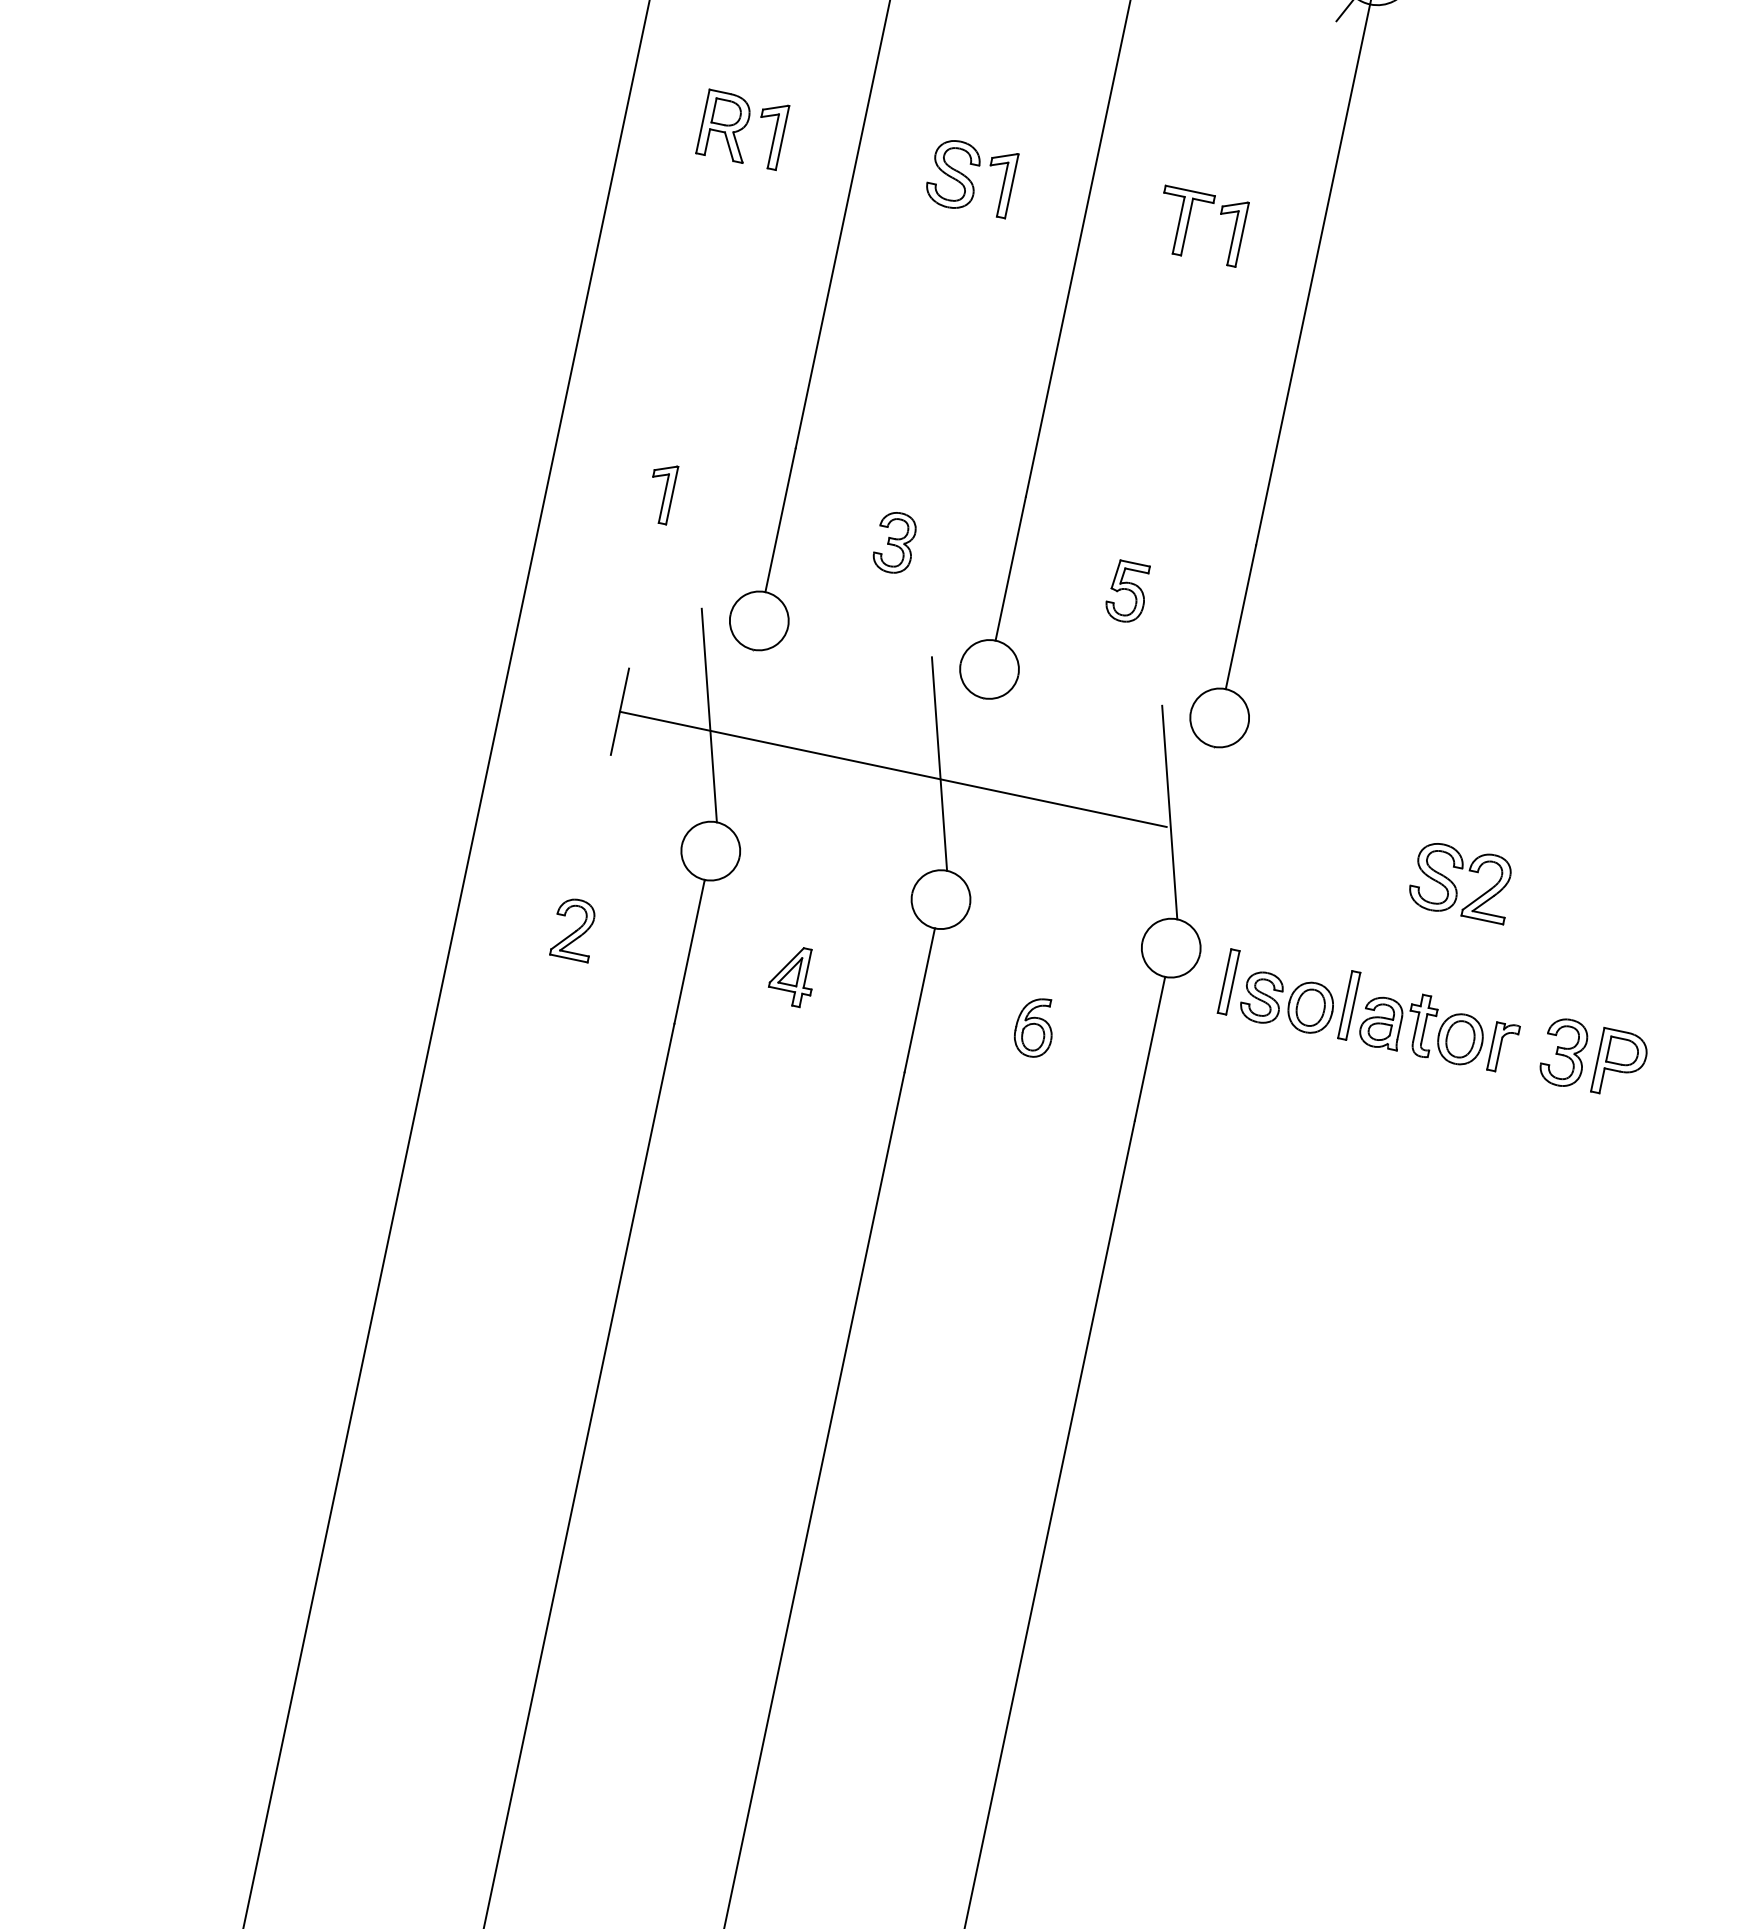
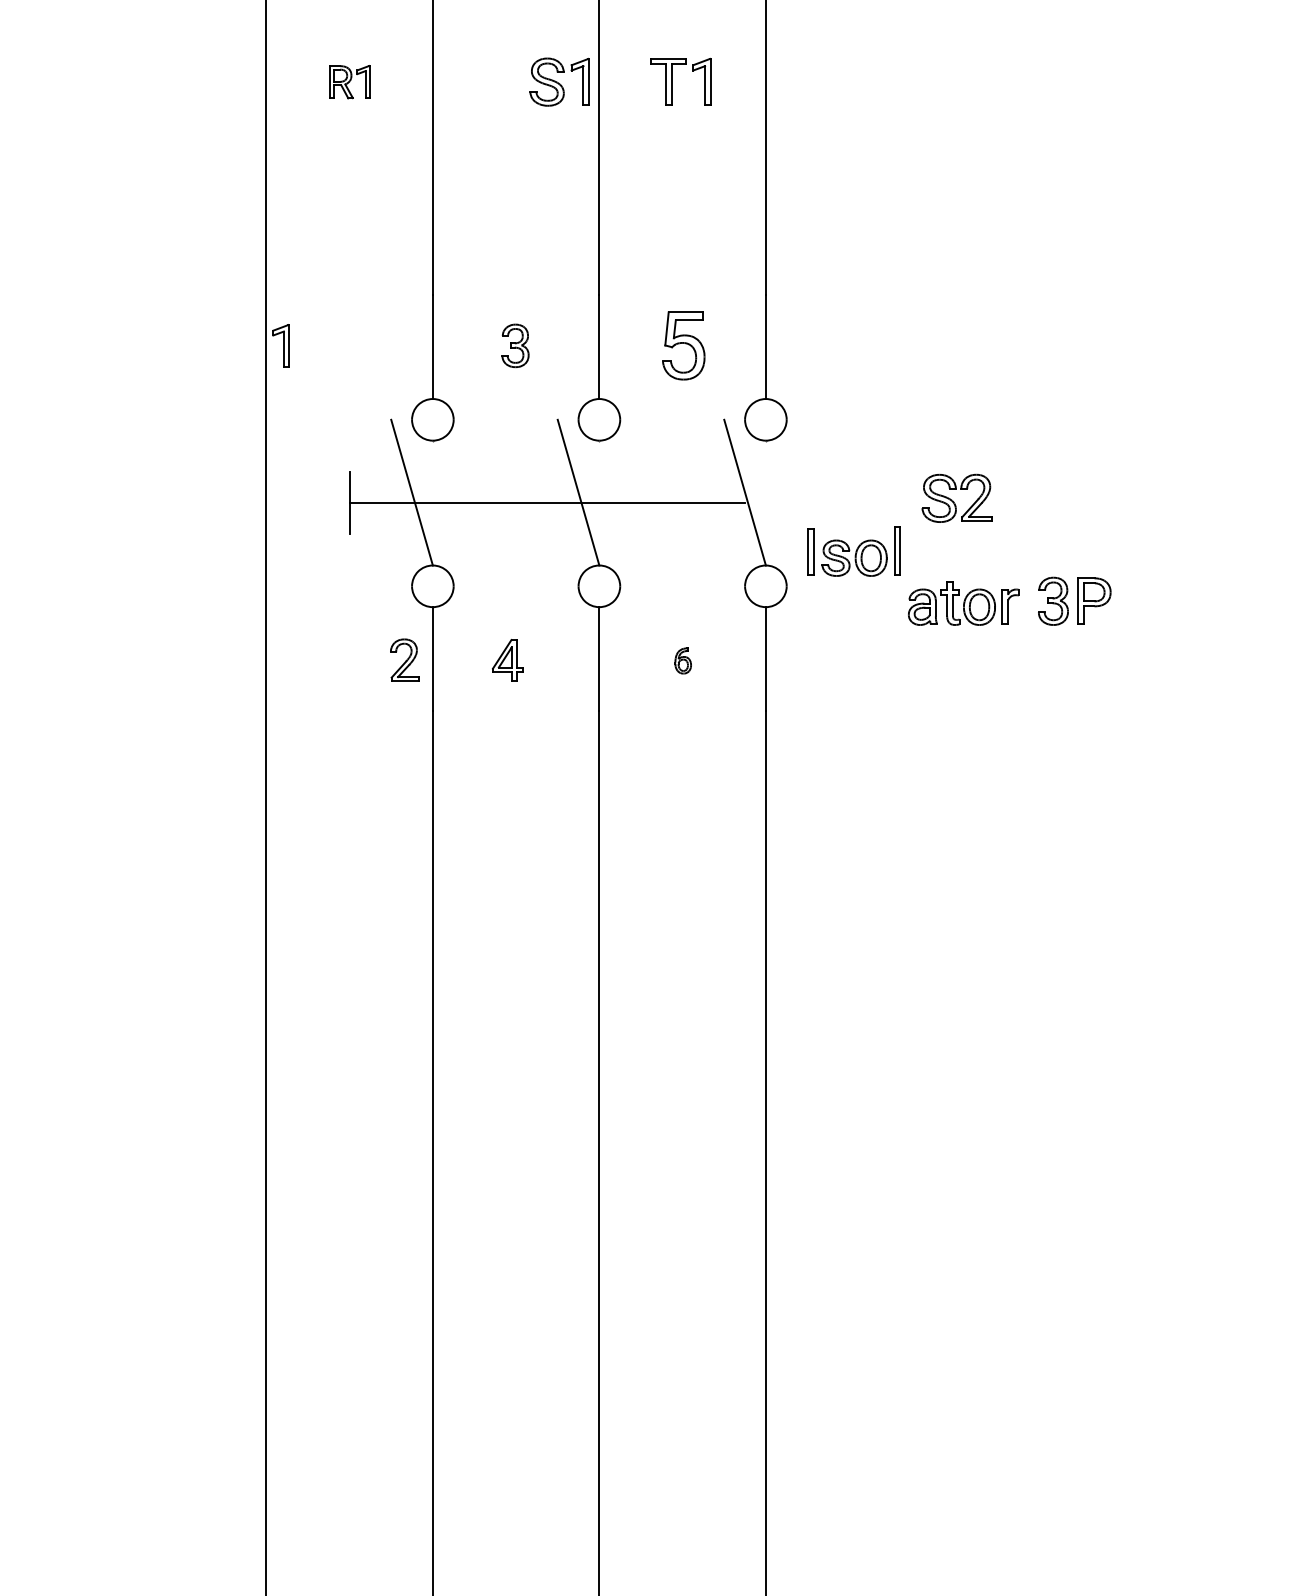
part: (742, 130) -> (349, 82), size x0.7
part: (970, 176) -> (559, 81), moved
part: (660, 492) -> (280, 345), moved
part: (1127, 592) -> (683, 346), size x1.6
part: (574, 927) -> (404, 659), moved
part: (1288, 993) -> (853, 551), moved
part: (1035, 1026) -> (683, 660), size x0.6

